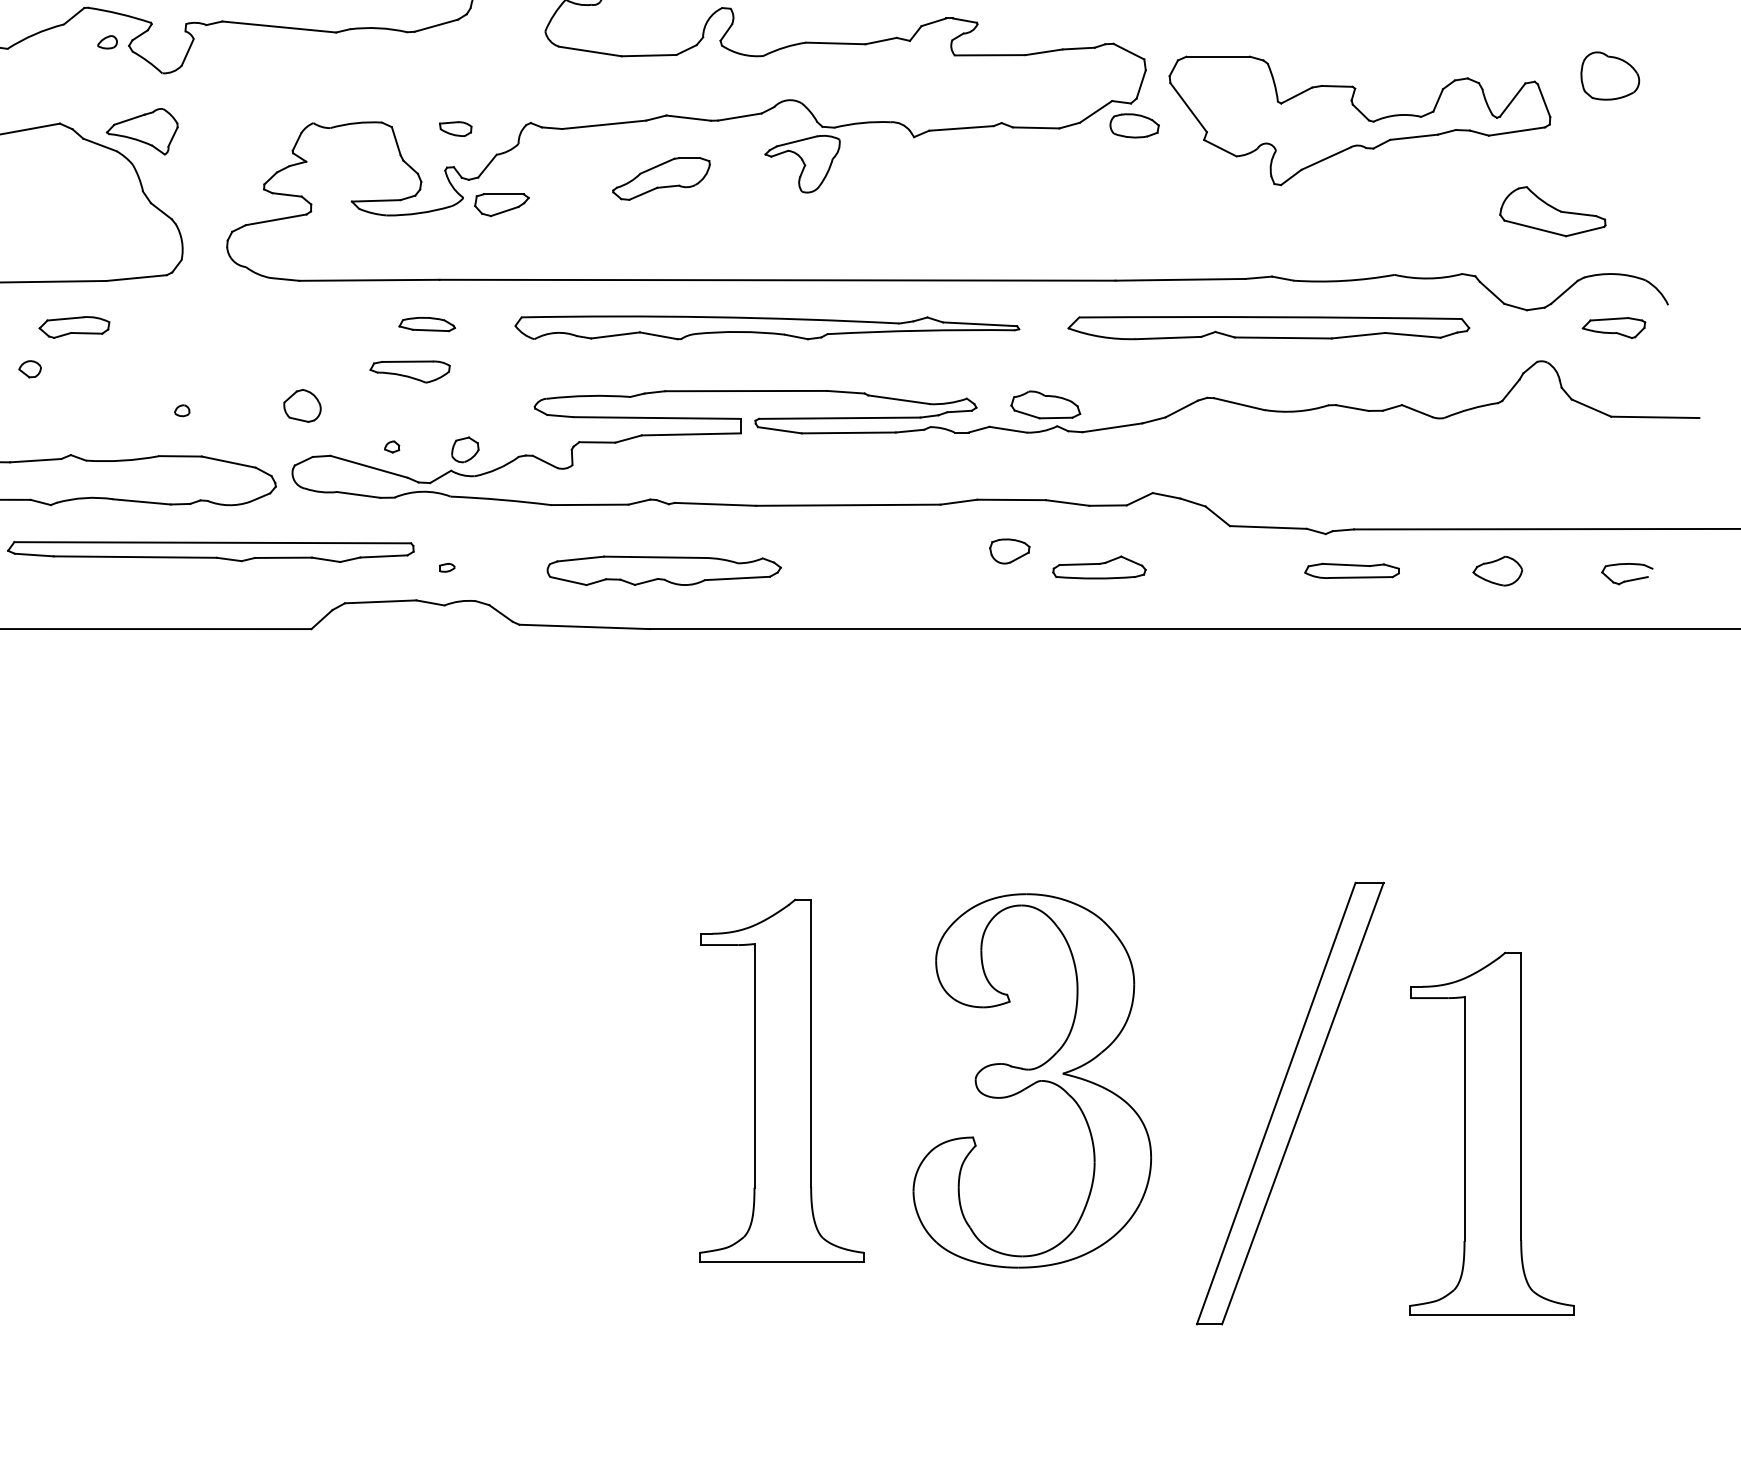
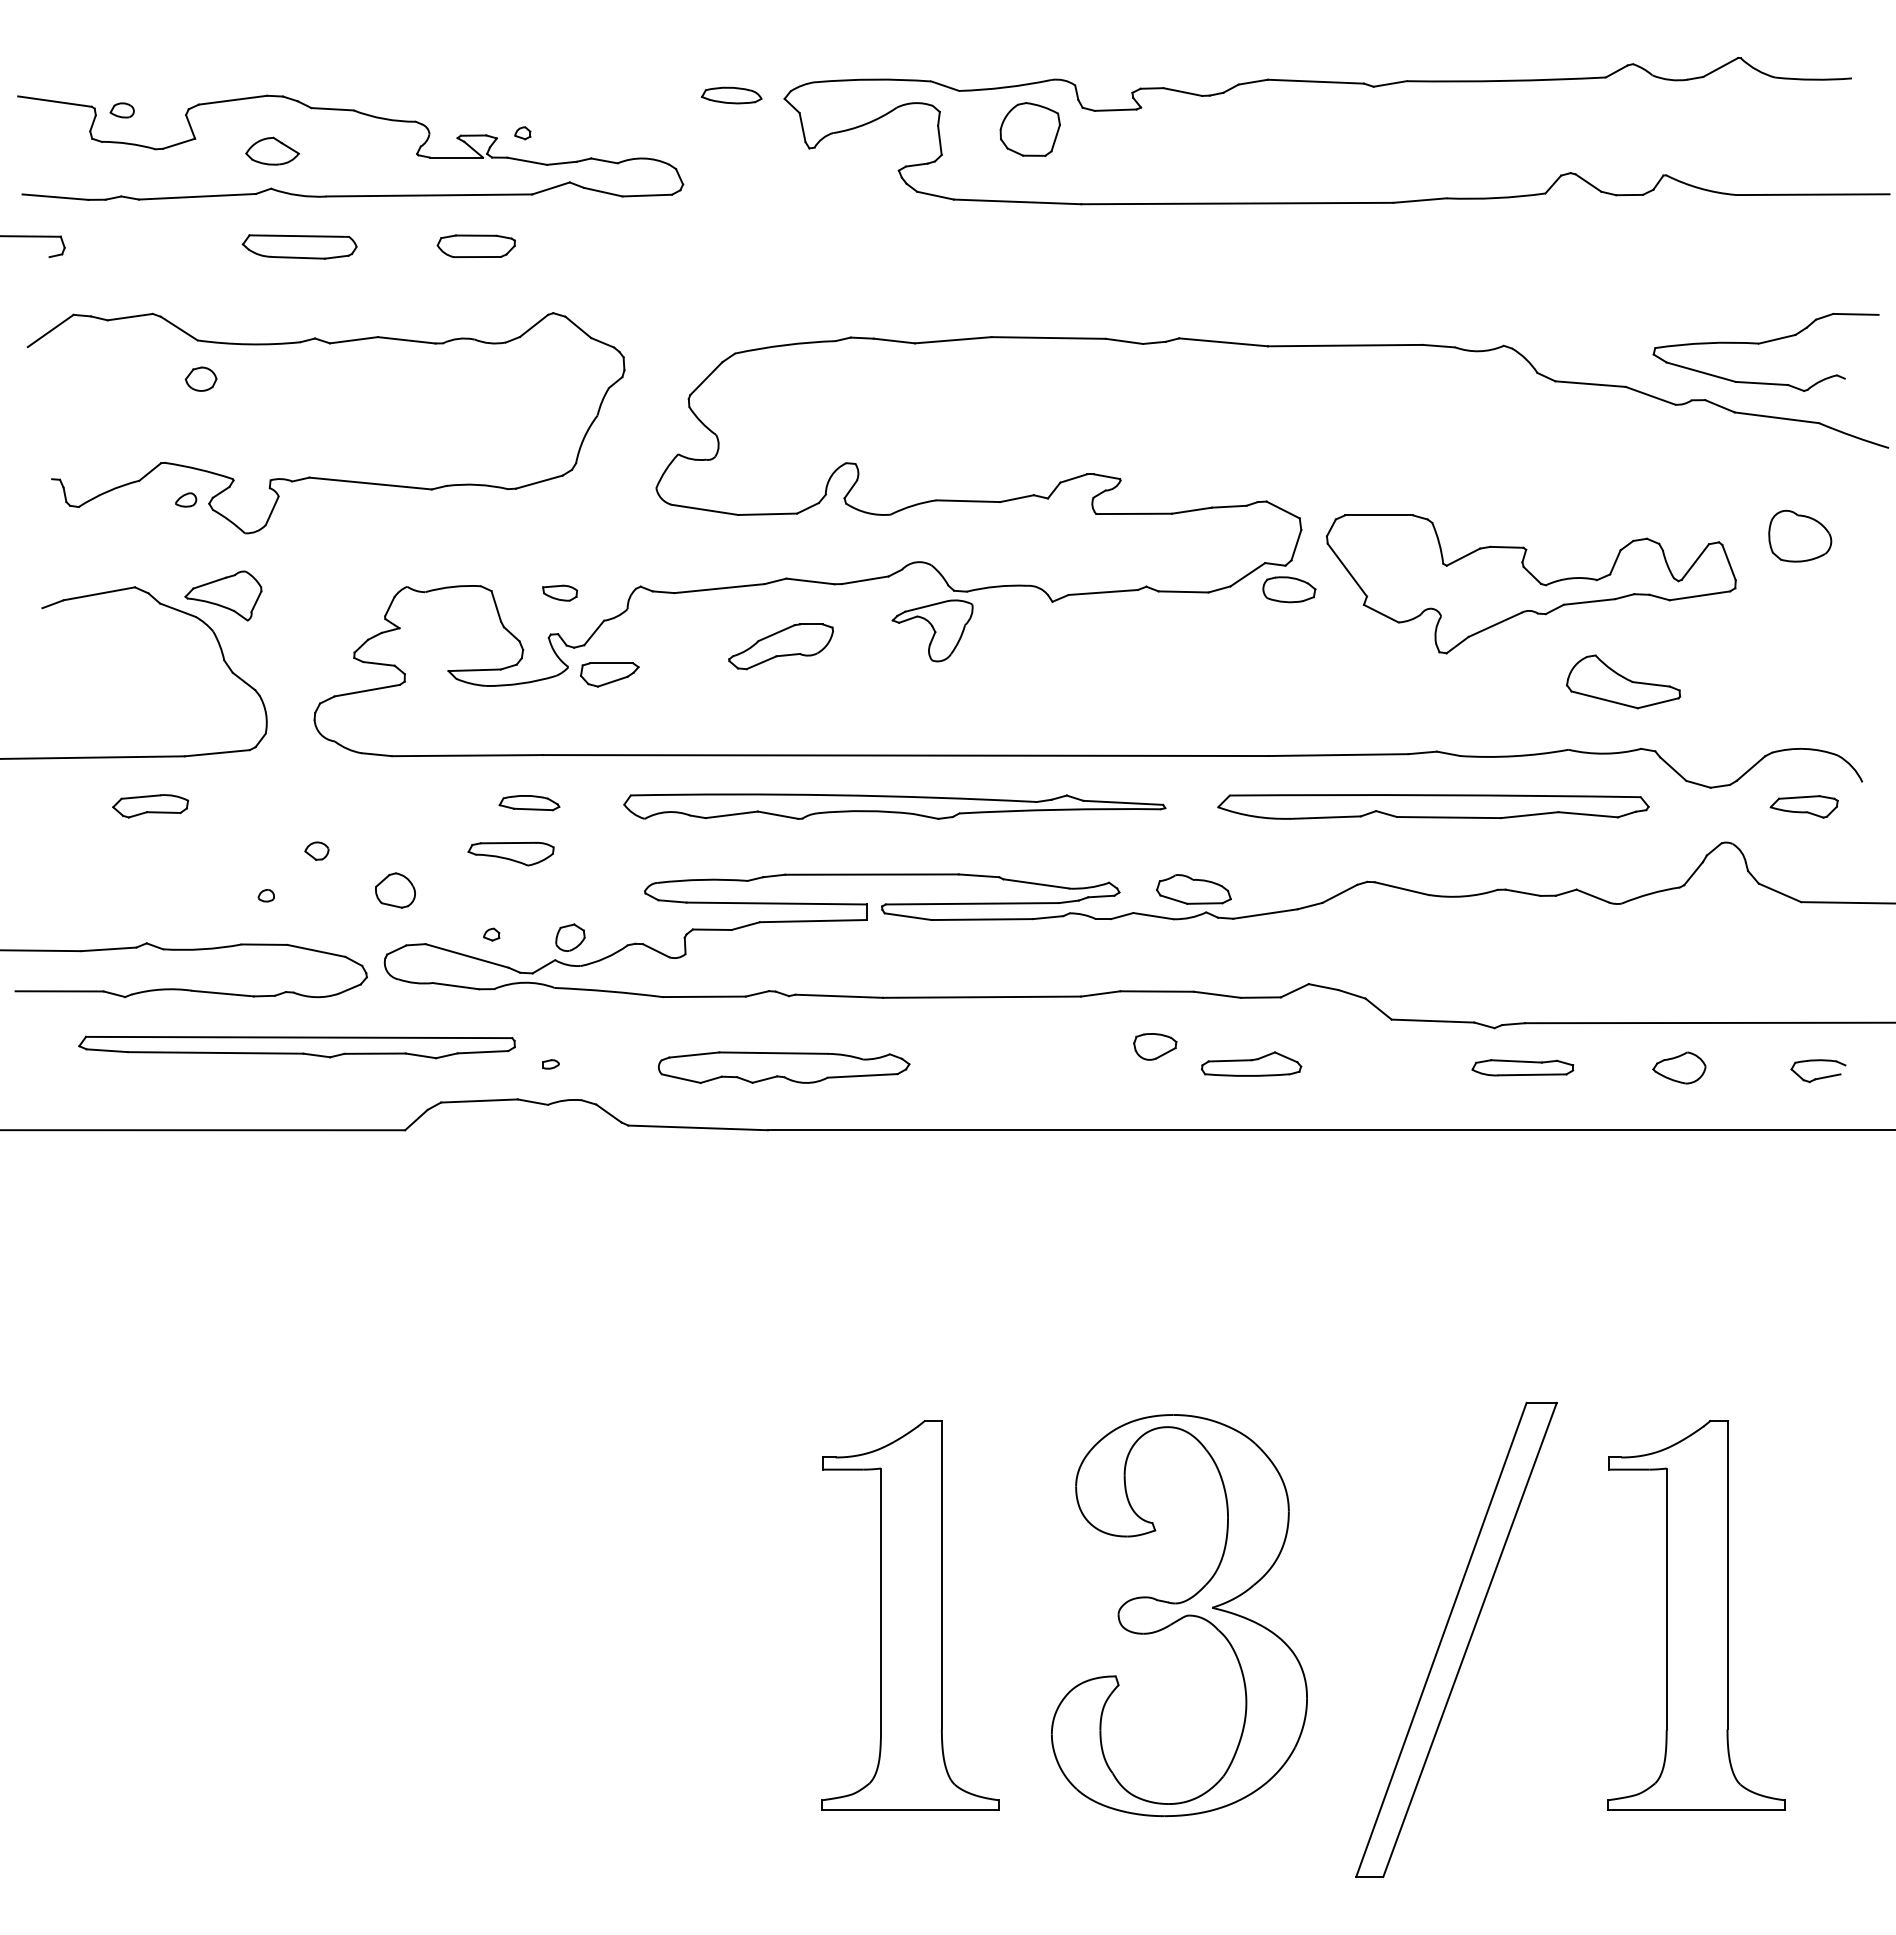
part: (1552, 211) -> (1623, 681), moved
part: (29, 368) -> (316, 850), moved
part: (1492, 1133) -> (1696, 1615), moved

